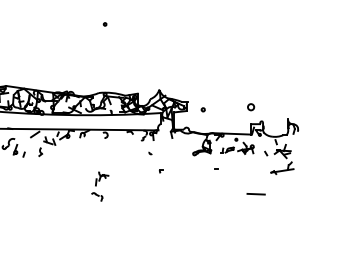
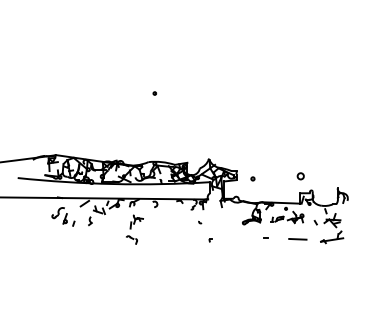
part: (99, 186) -> (134, 229), moved
line: (255, 194) -> (297, 239), moved

